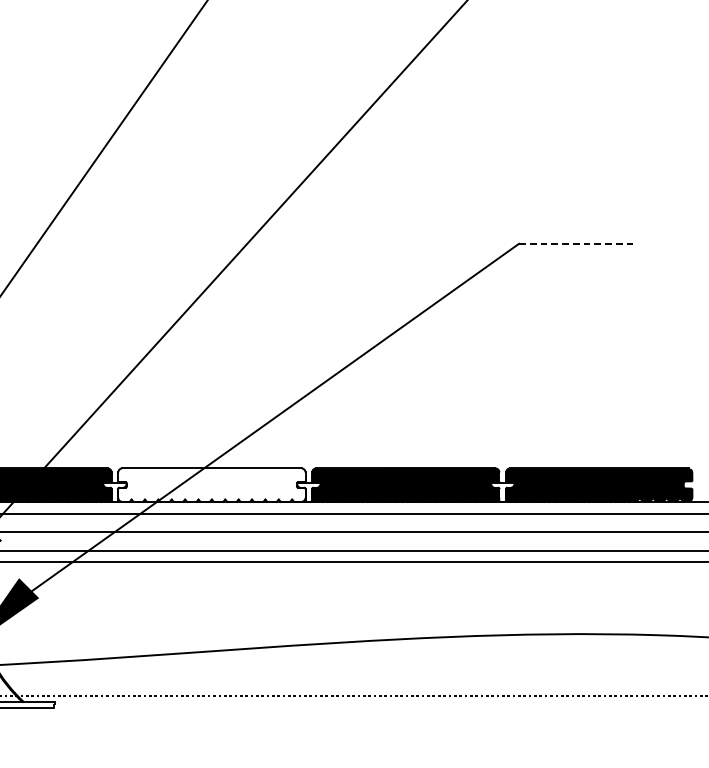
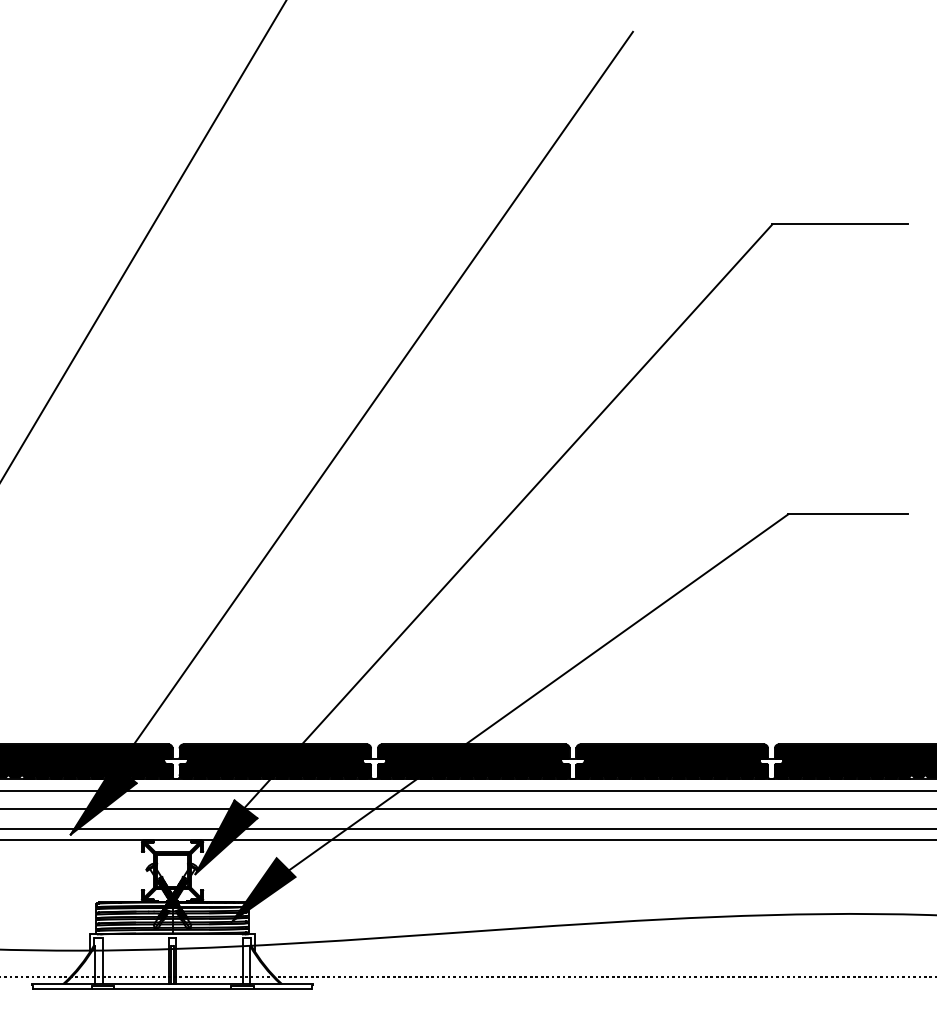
line: (577, 243) -> (847, 514), dashed -> solid
fill: (211, 485) -> (473, 761), added

